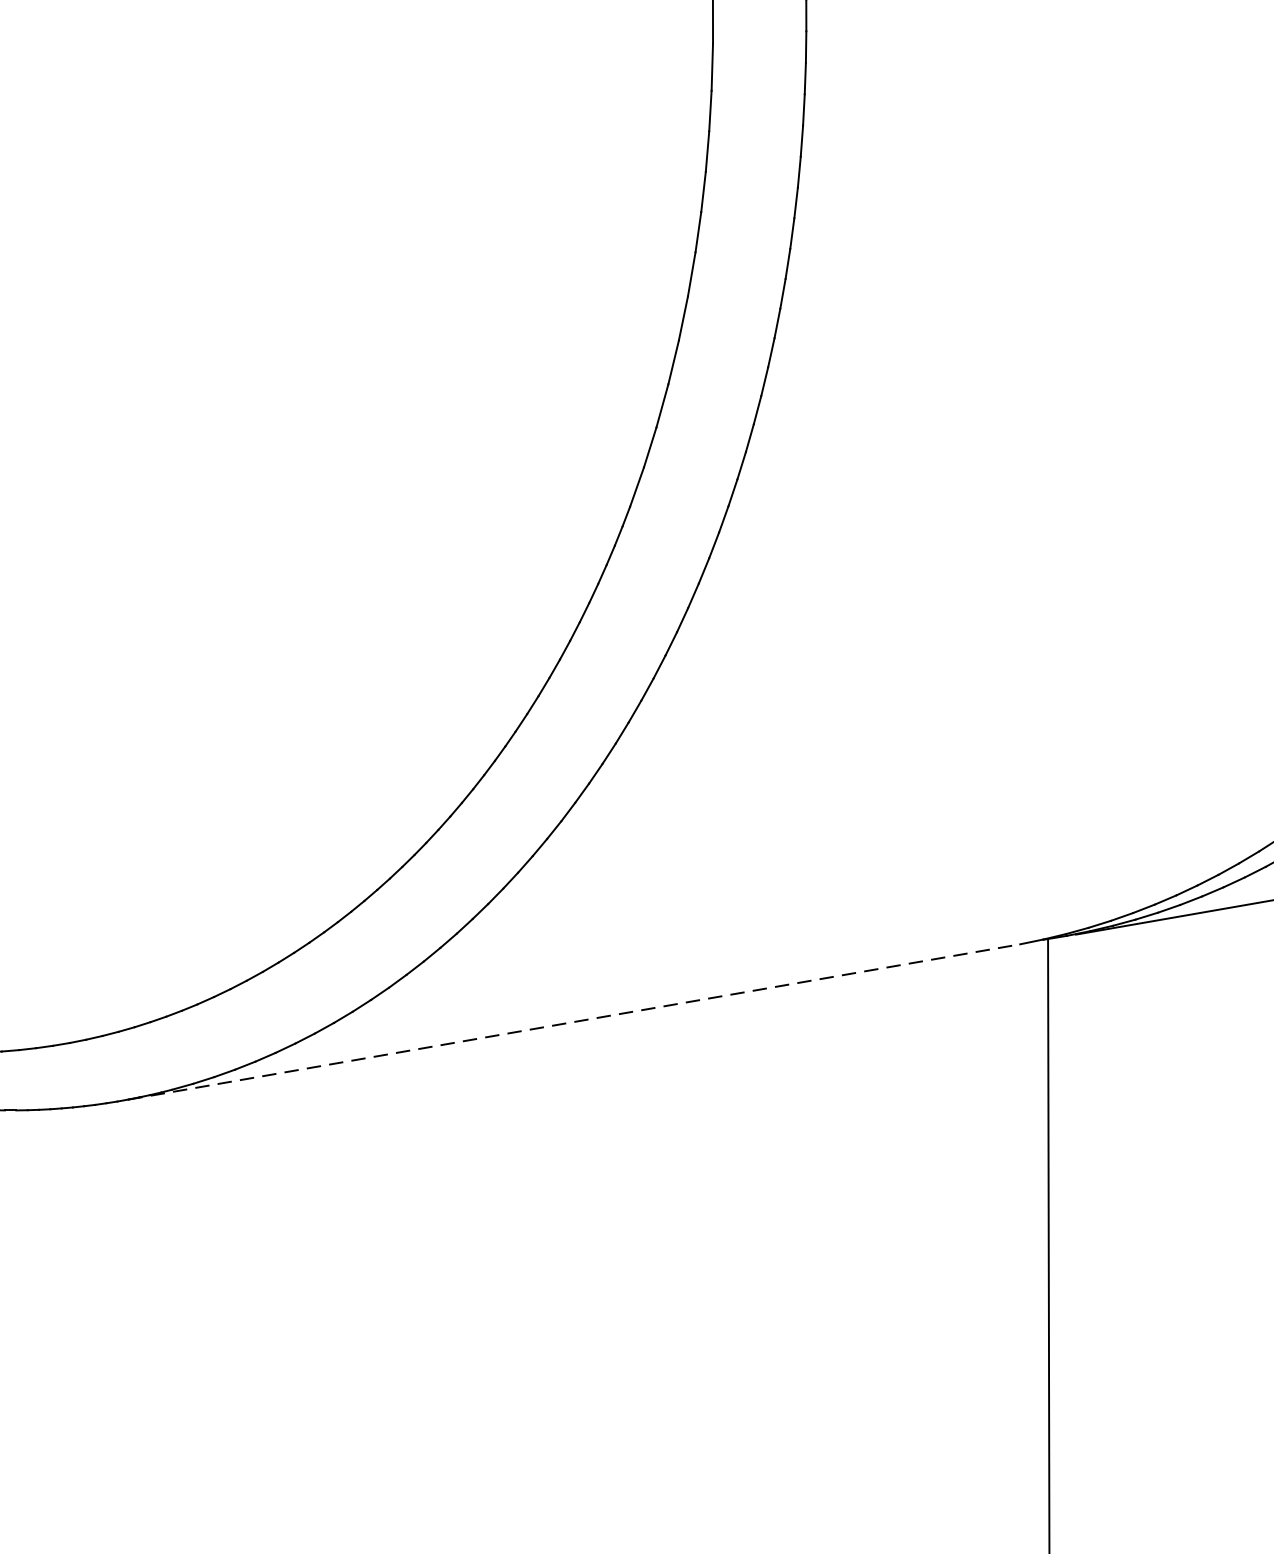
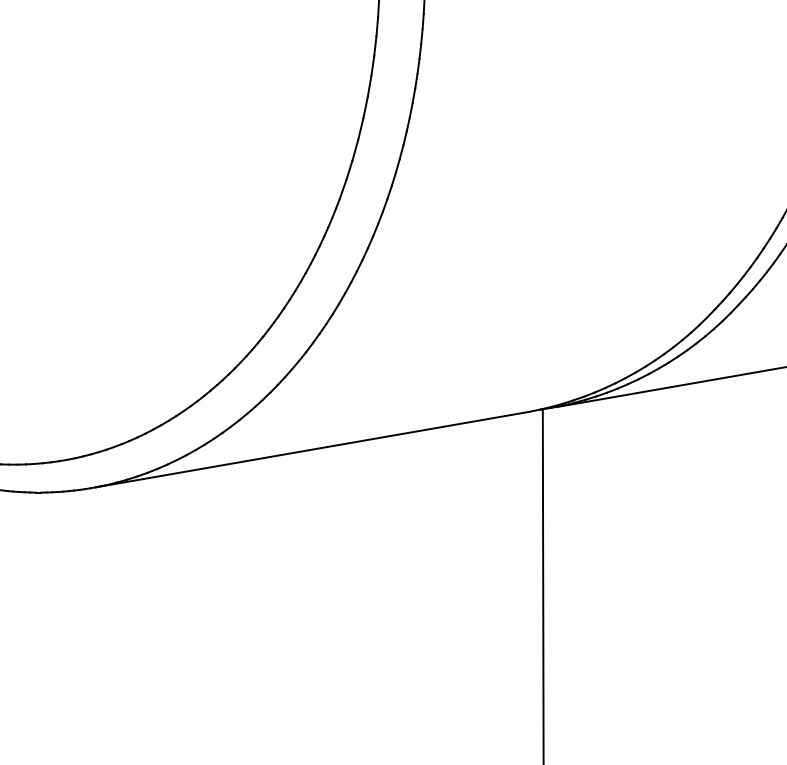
line: (574, 1021) -> (312, 449), dashed -> solid

